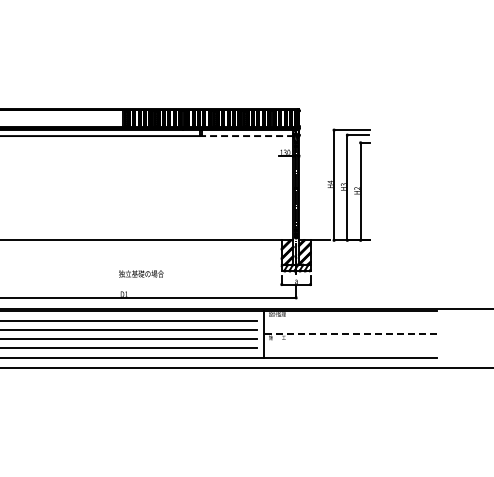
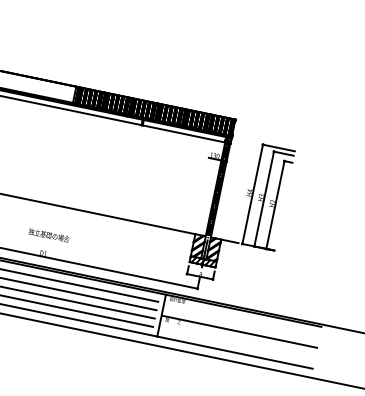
line: (247, 136) -> (183, 134), dashed -> solid
text: (141, 273) -> (49, 235), moved
line: (350, 334) -> (239, 331), dashed -> solid

